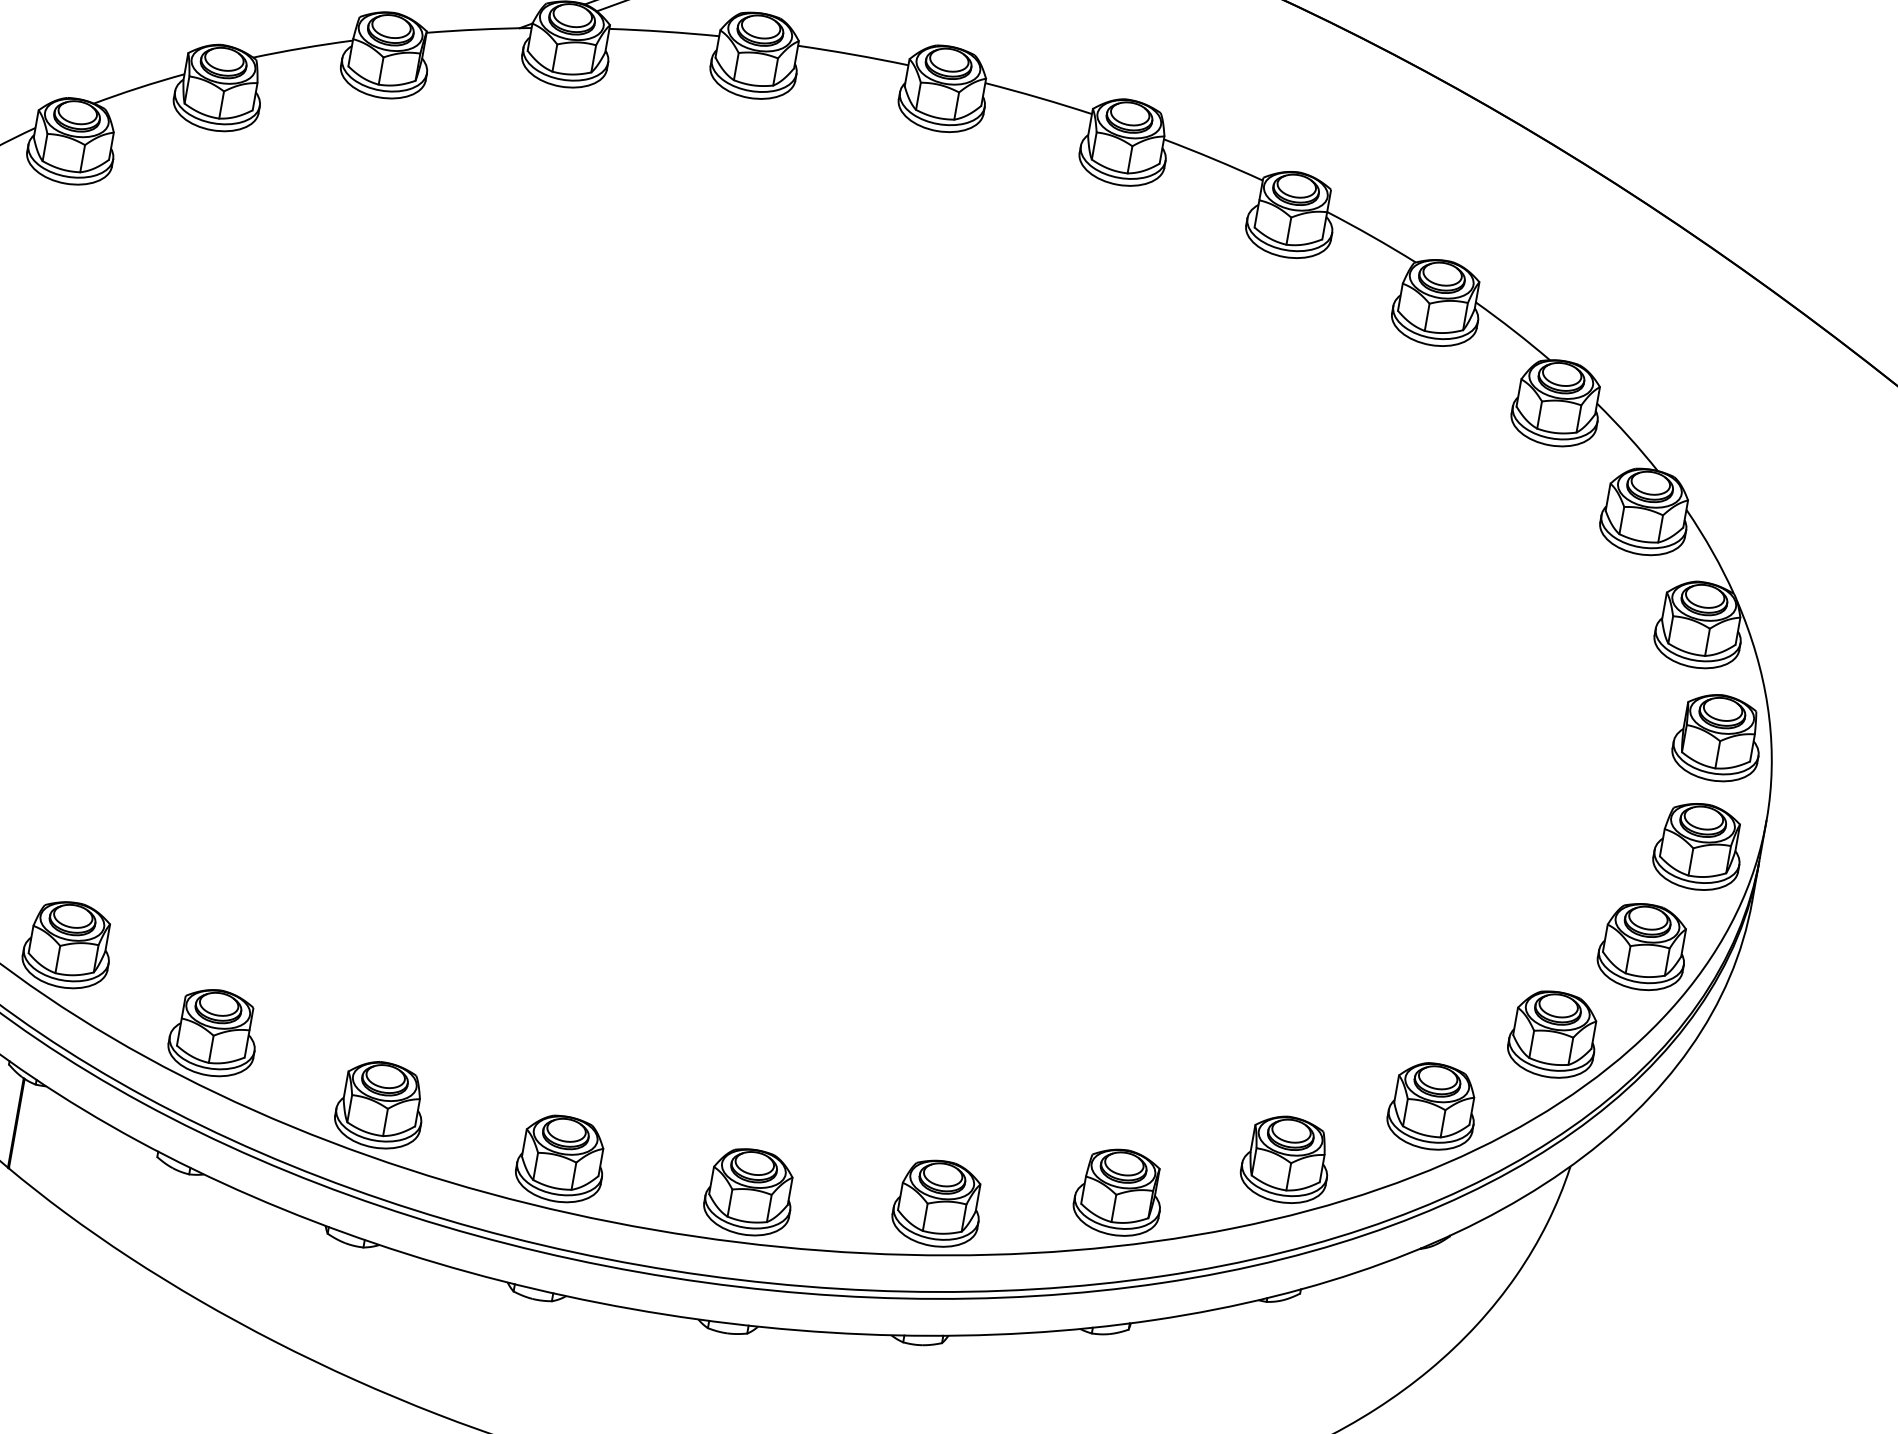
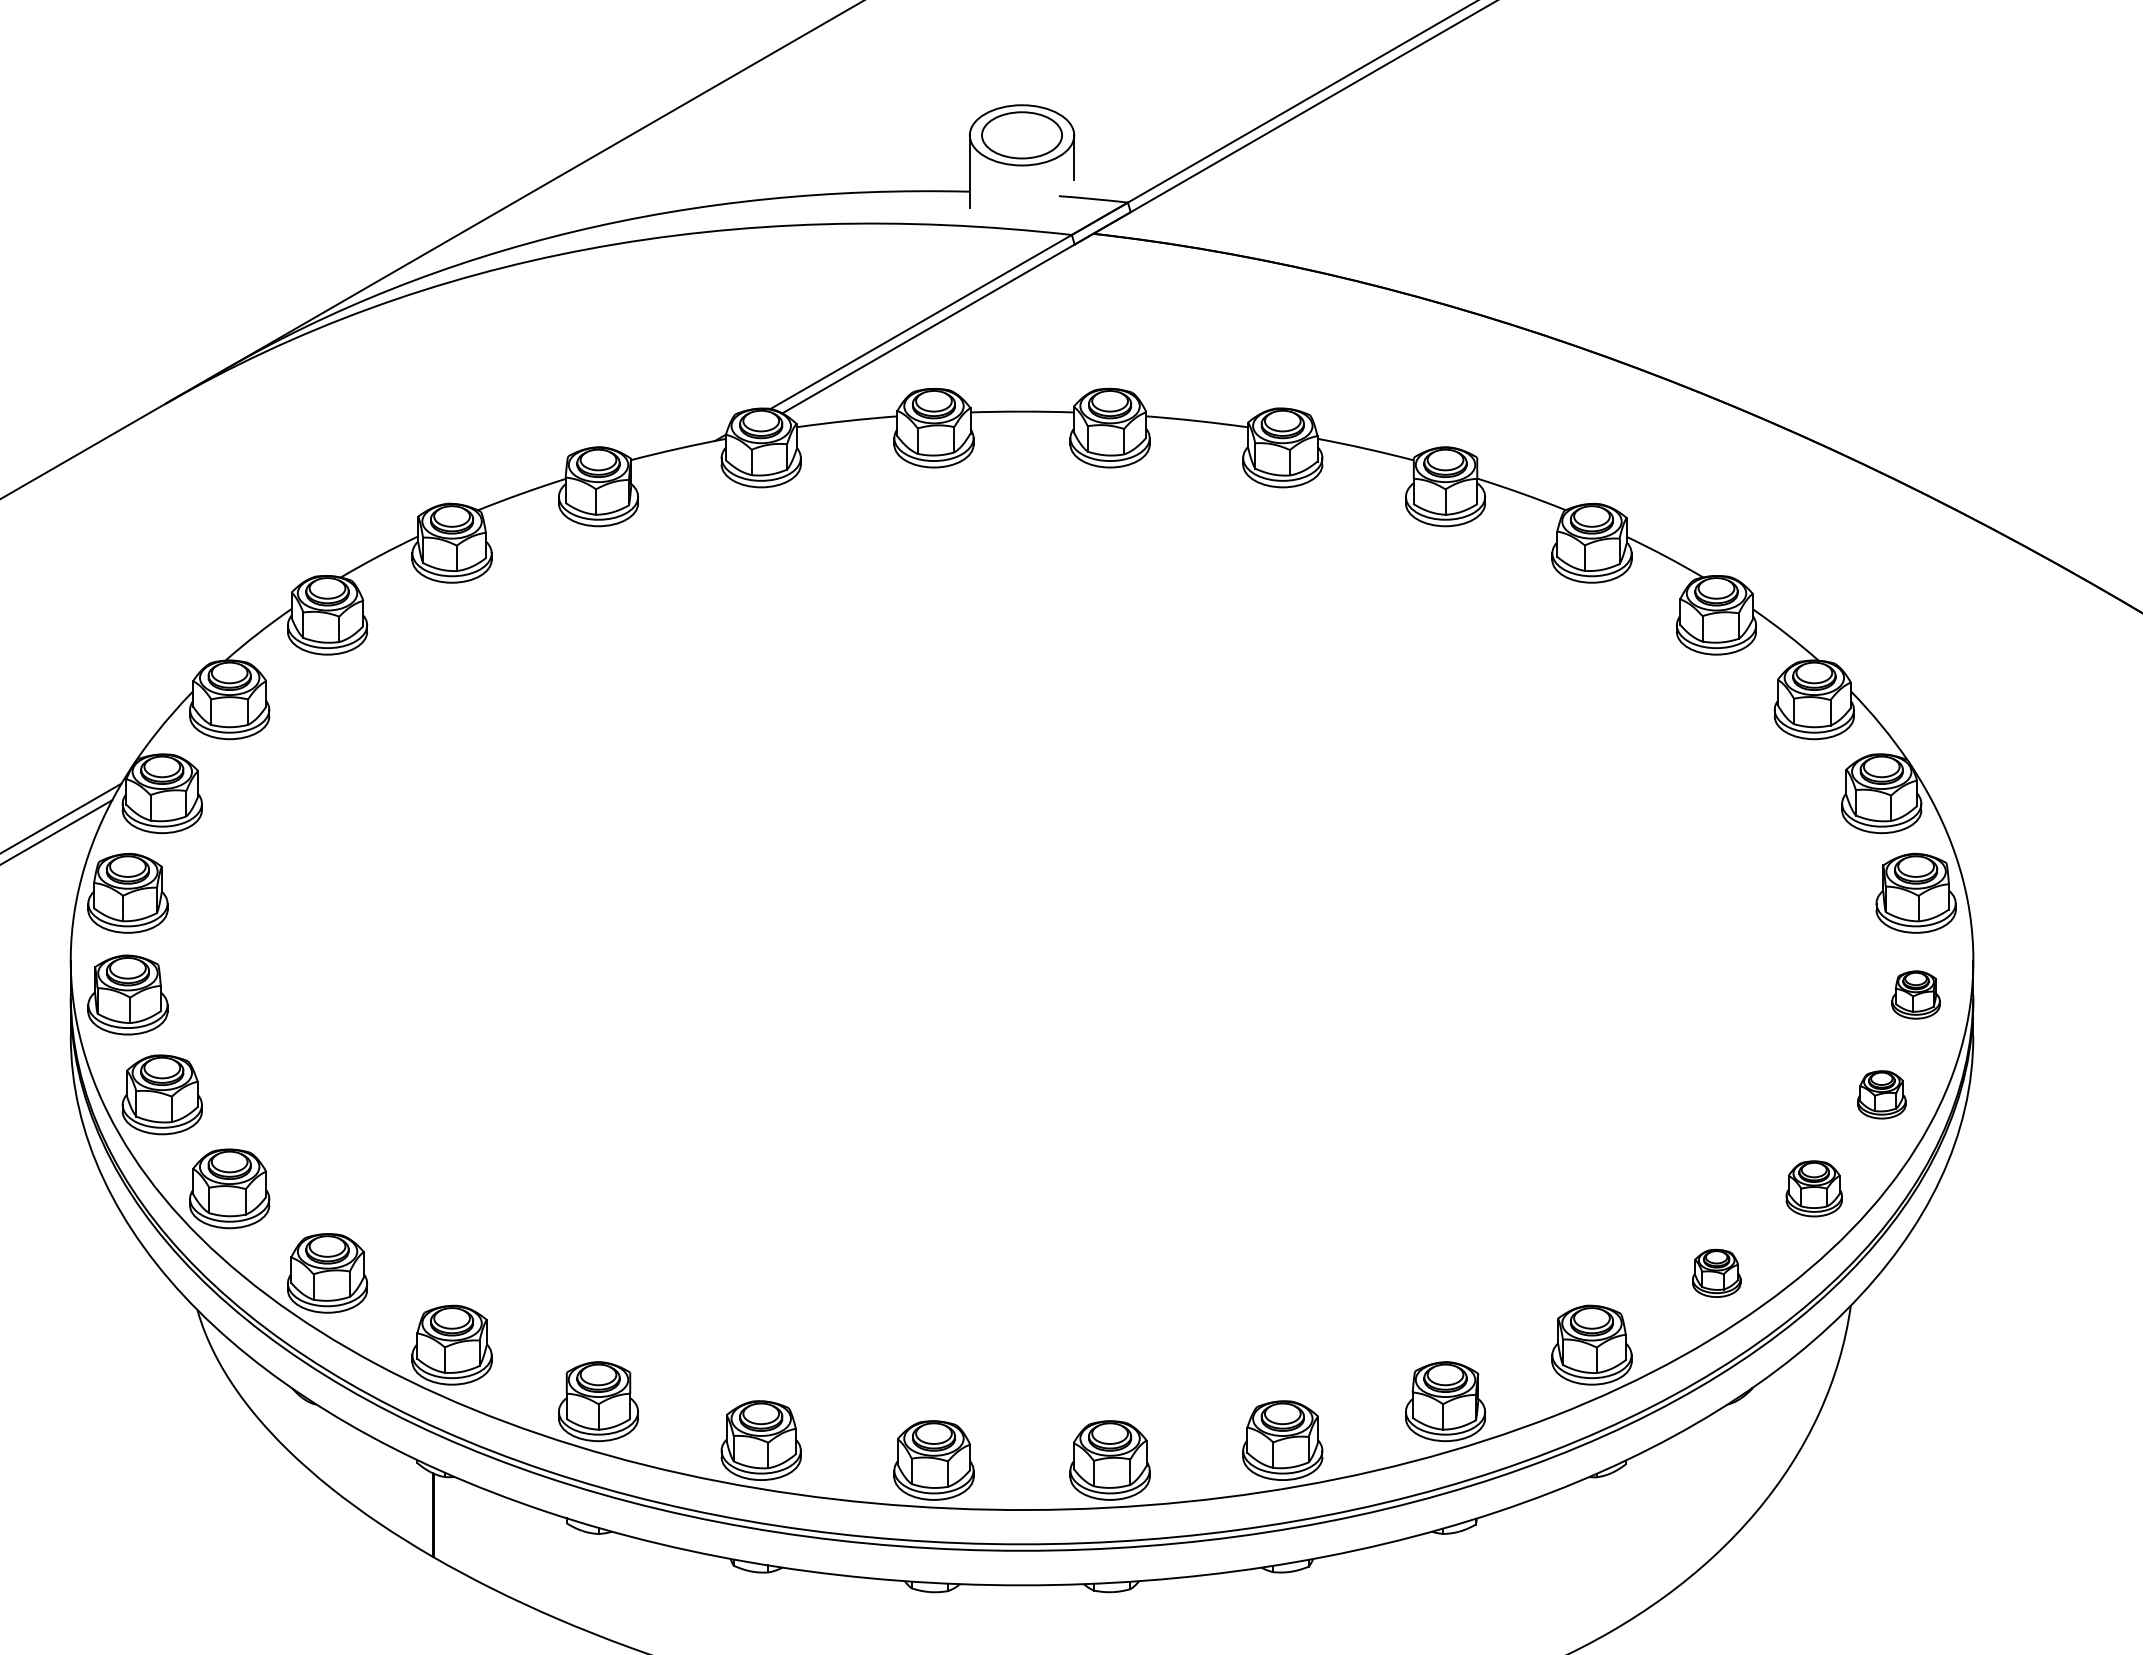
part: (1698, 845) -> (1915, 994), size x0.6
part: (1643, 946) -> (1881, 1094), size x0.6
part: (1552, 1034) -> (1813, 1188), size x0.7
part: (1433, 1106) -> (1716, 1273), size x0.6

